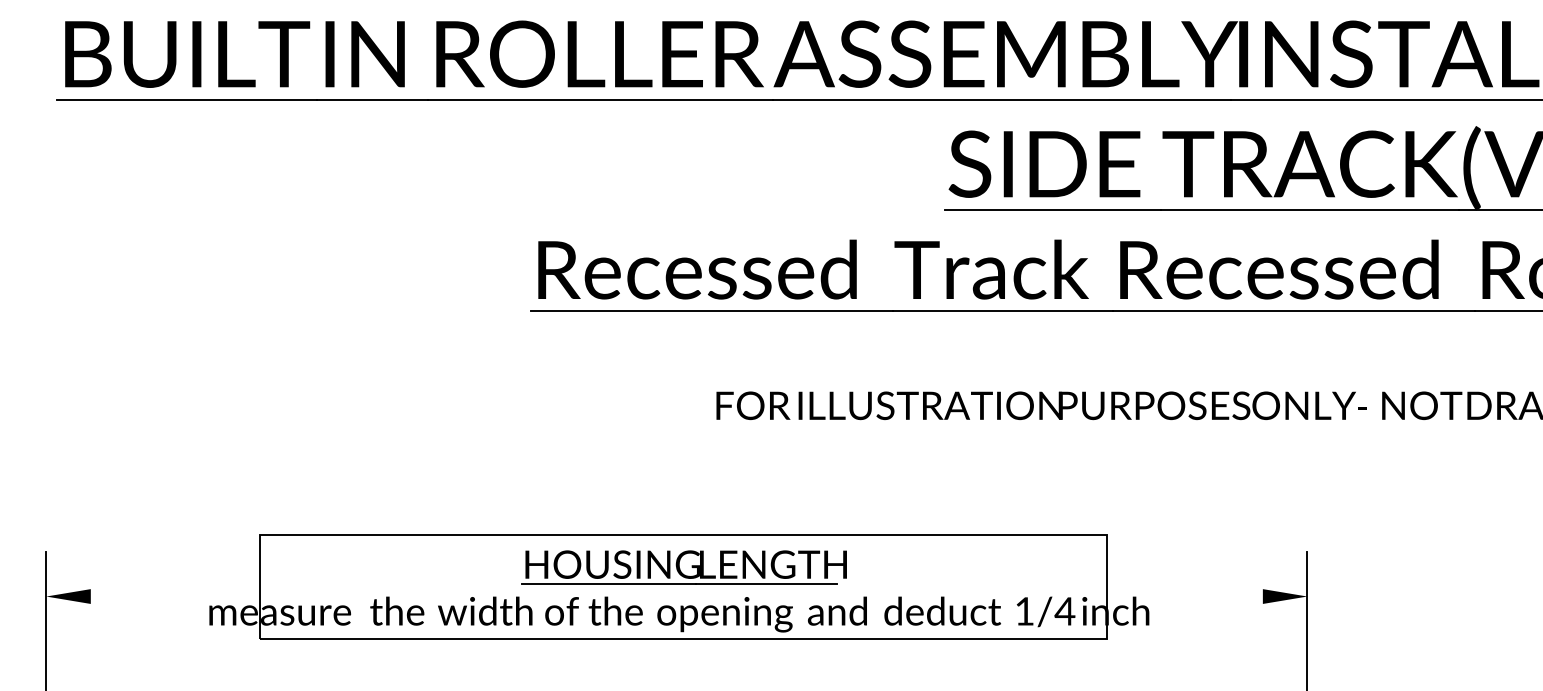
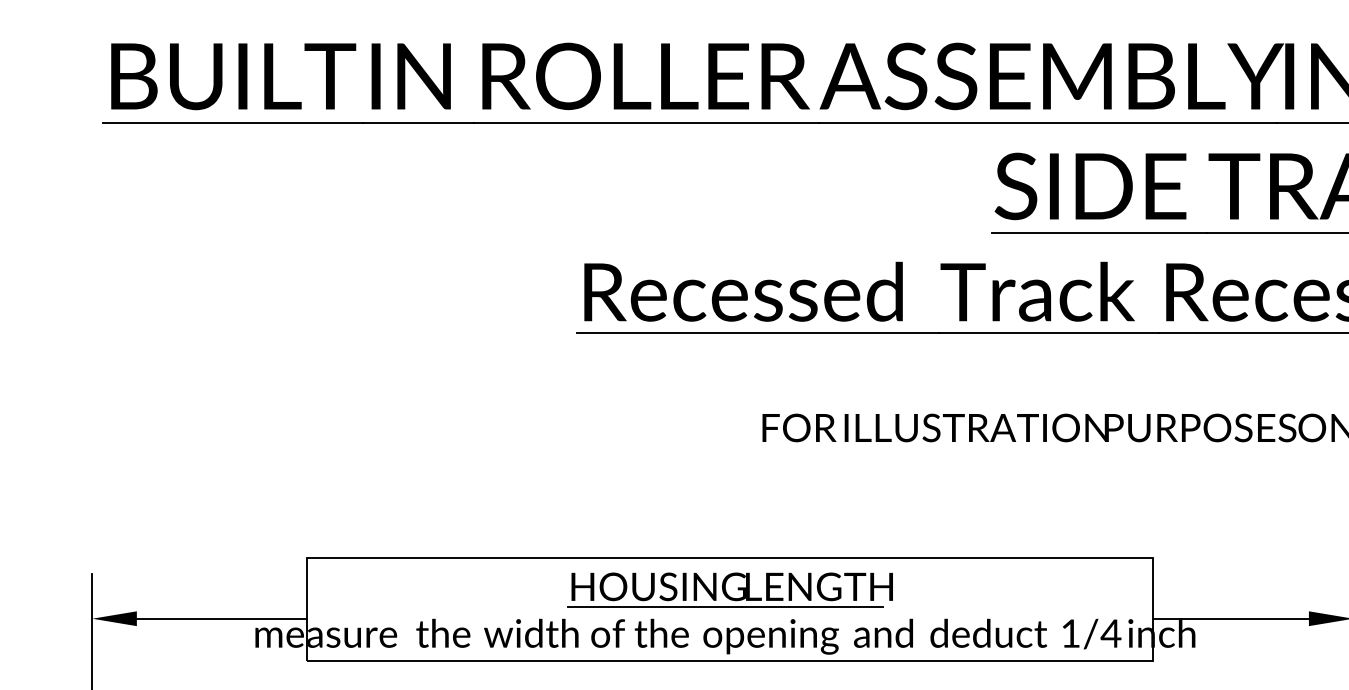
line: (175, 596) -> (221, 618), added
line: (1184, 596) -> (1230, 618), added

